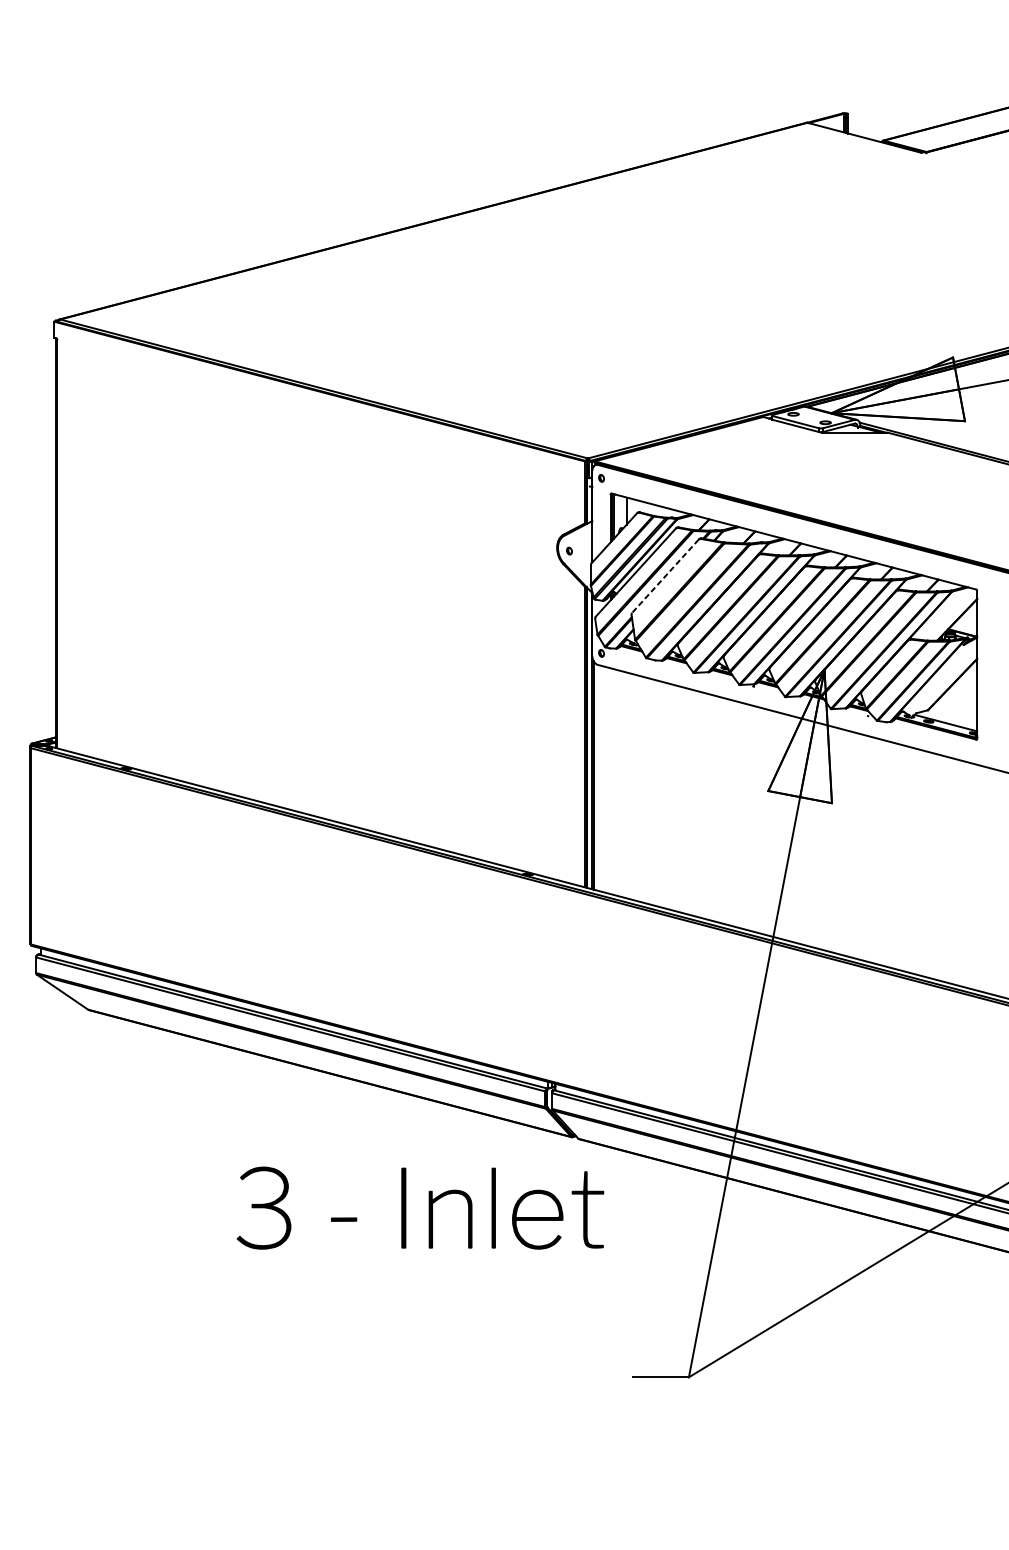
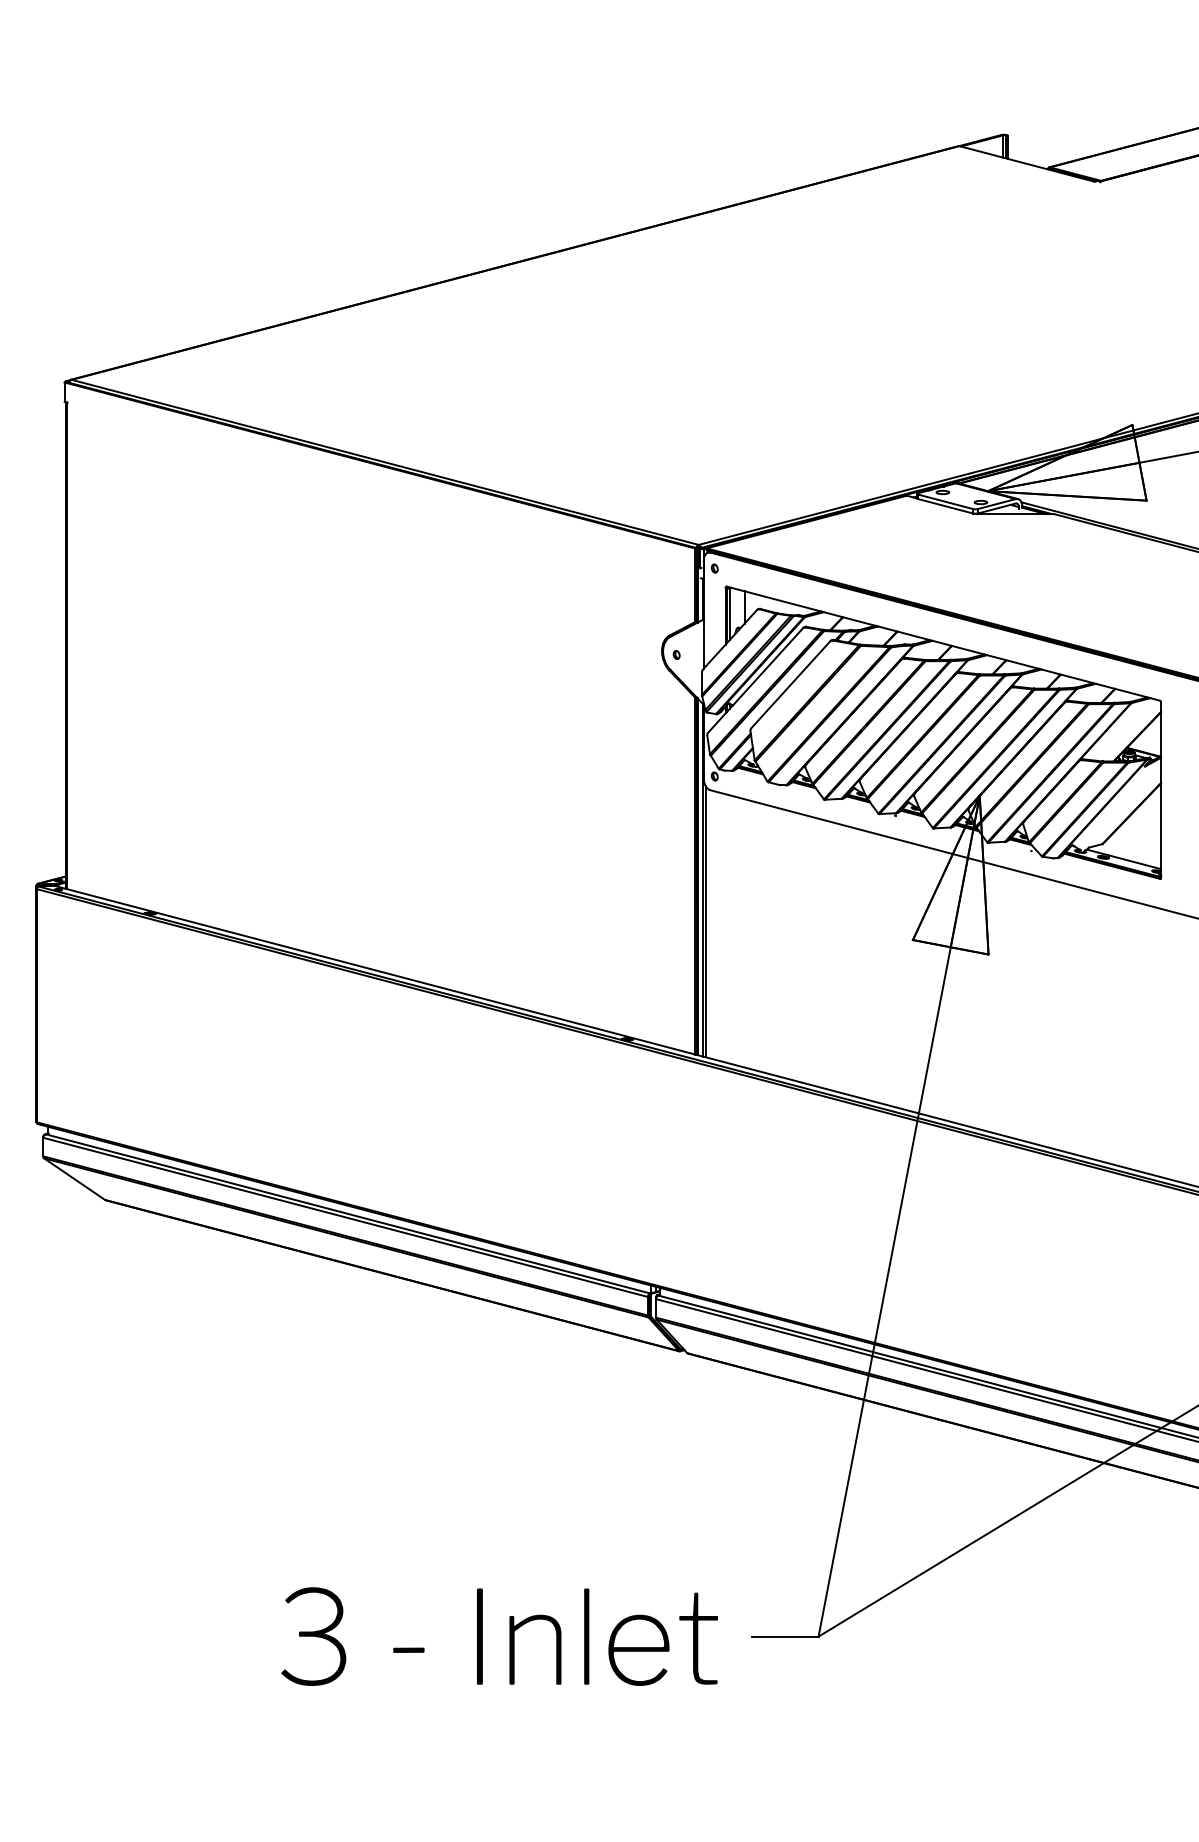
line: (665, 575) -> (790, 684), dashed -> solid
text: (420, 1208) -> (499, 1636), moved

